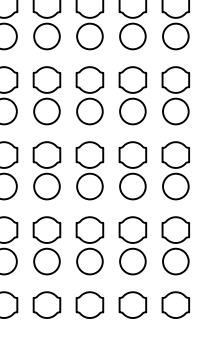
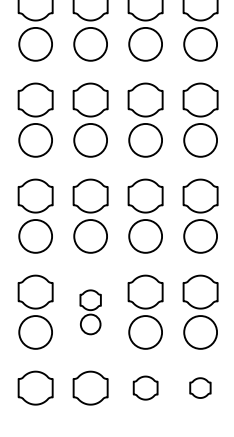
part: (89, 245) -> (90, 311), size x0.6
part: (132, 304) -> (145, 387), size x0.7
part: (175, 304) -> (200, 387), size x0.6

